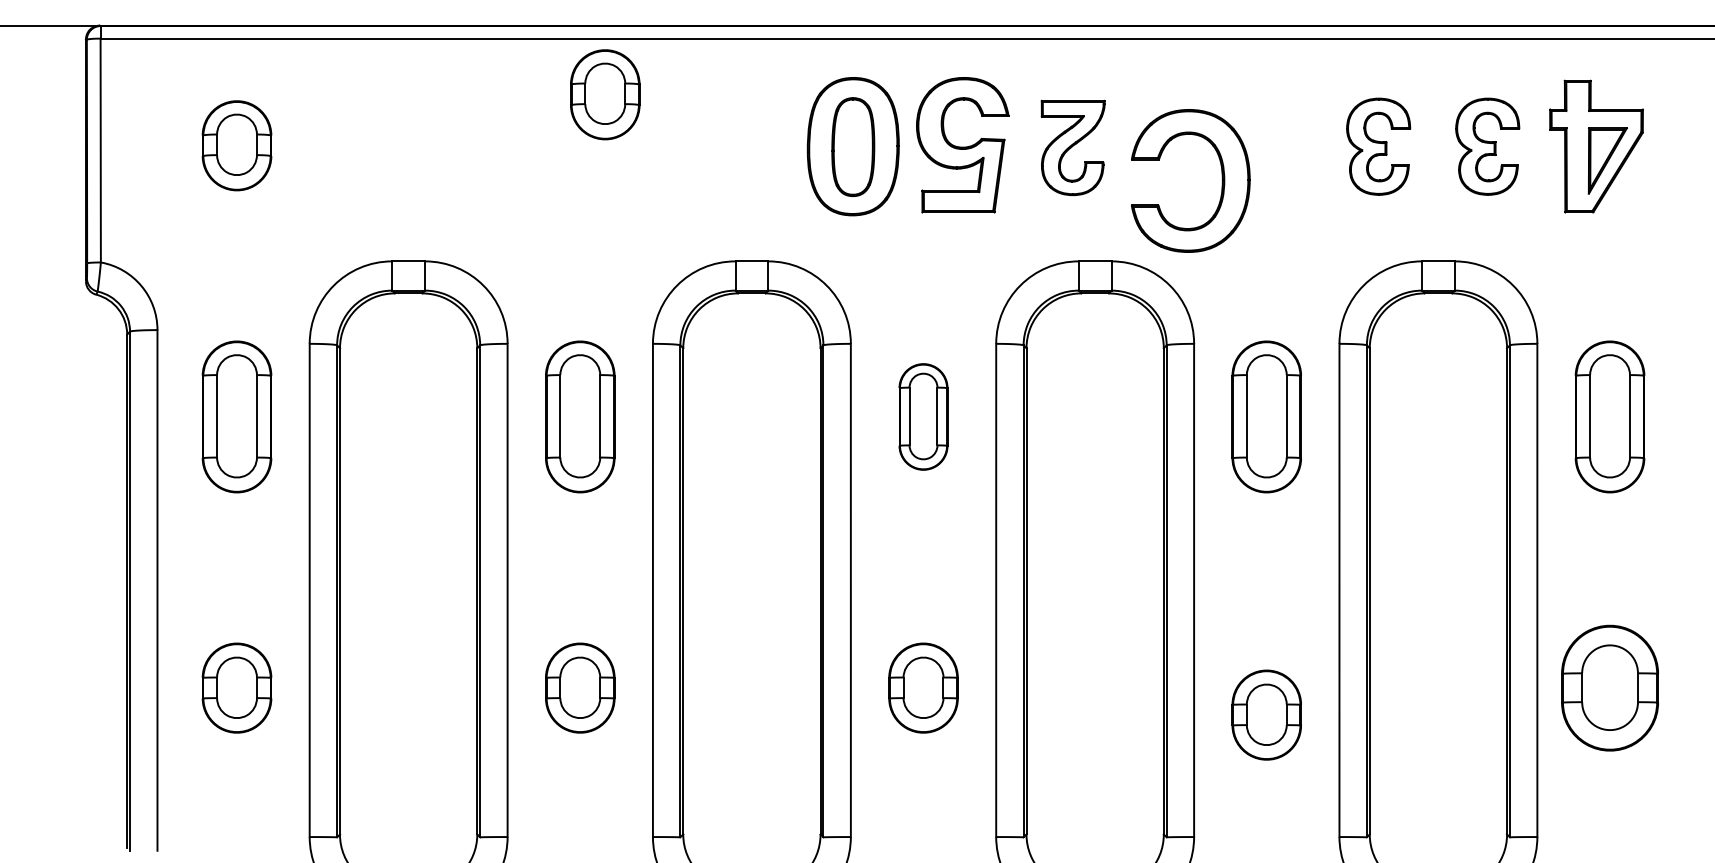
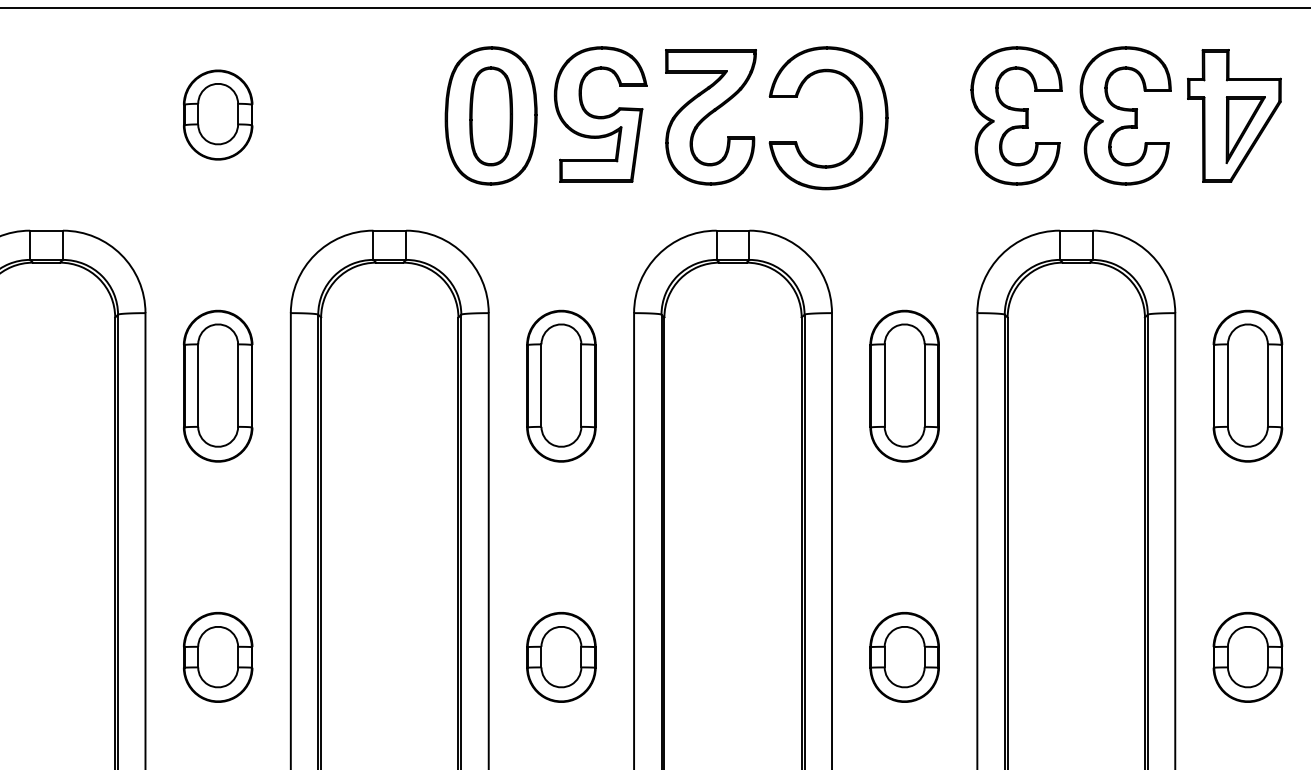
part: (605, 94) -> (218, 114), moved
part: (1378, 146) -> (1016, 115), size x1.43
part: (1487, 146) -> (1125, 115), size x1.43
part: (1073, 147) -> (711, 116), size x1.43
part: (1221, 177) -> (859, 114), moved
part: (923, 416) -> (561, 385), size x1.43
part: (1609, 687) -> (1247, 656), size x0.71
part: (1266, 714) -> (904, 656), moved

